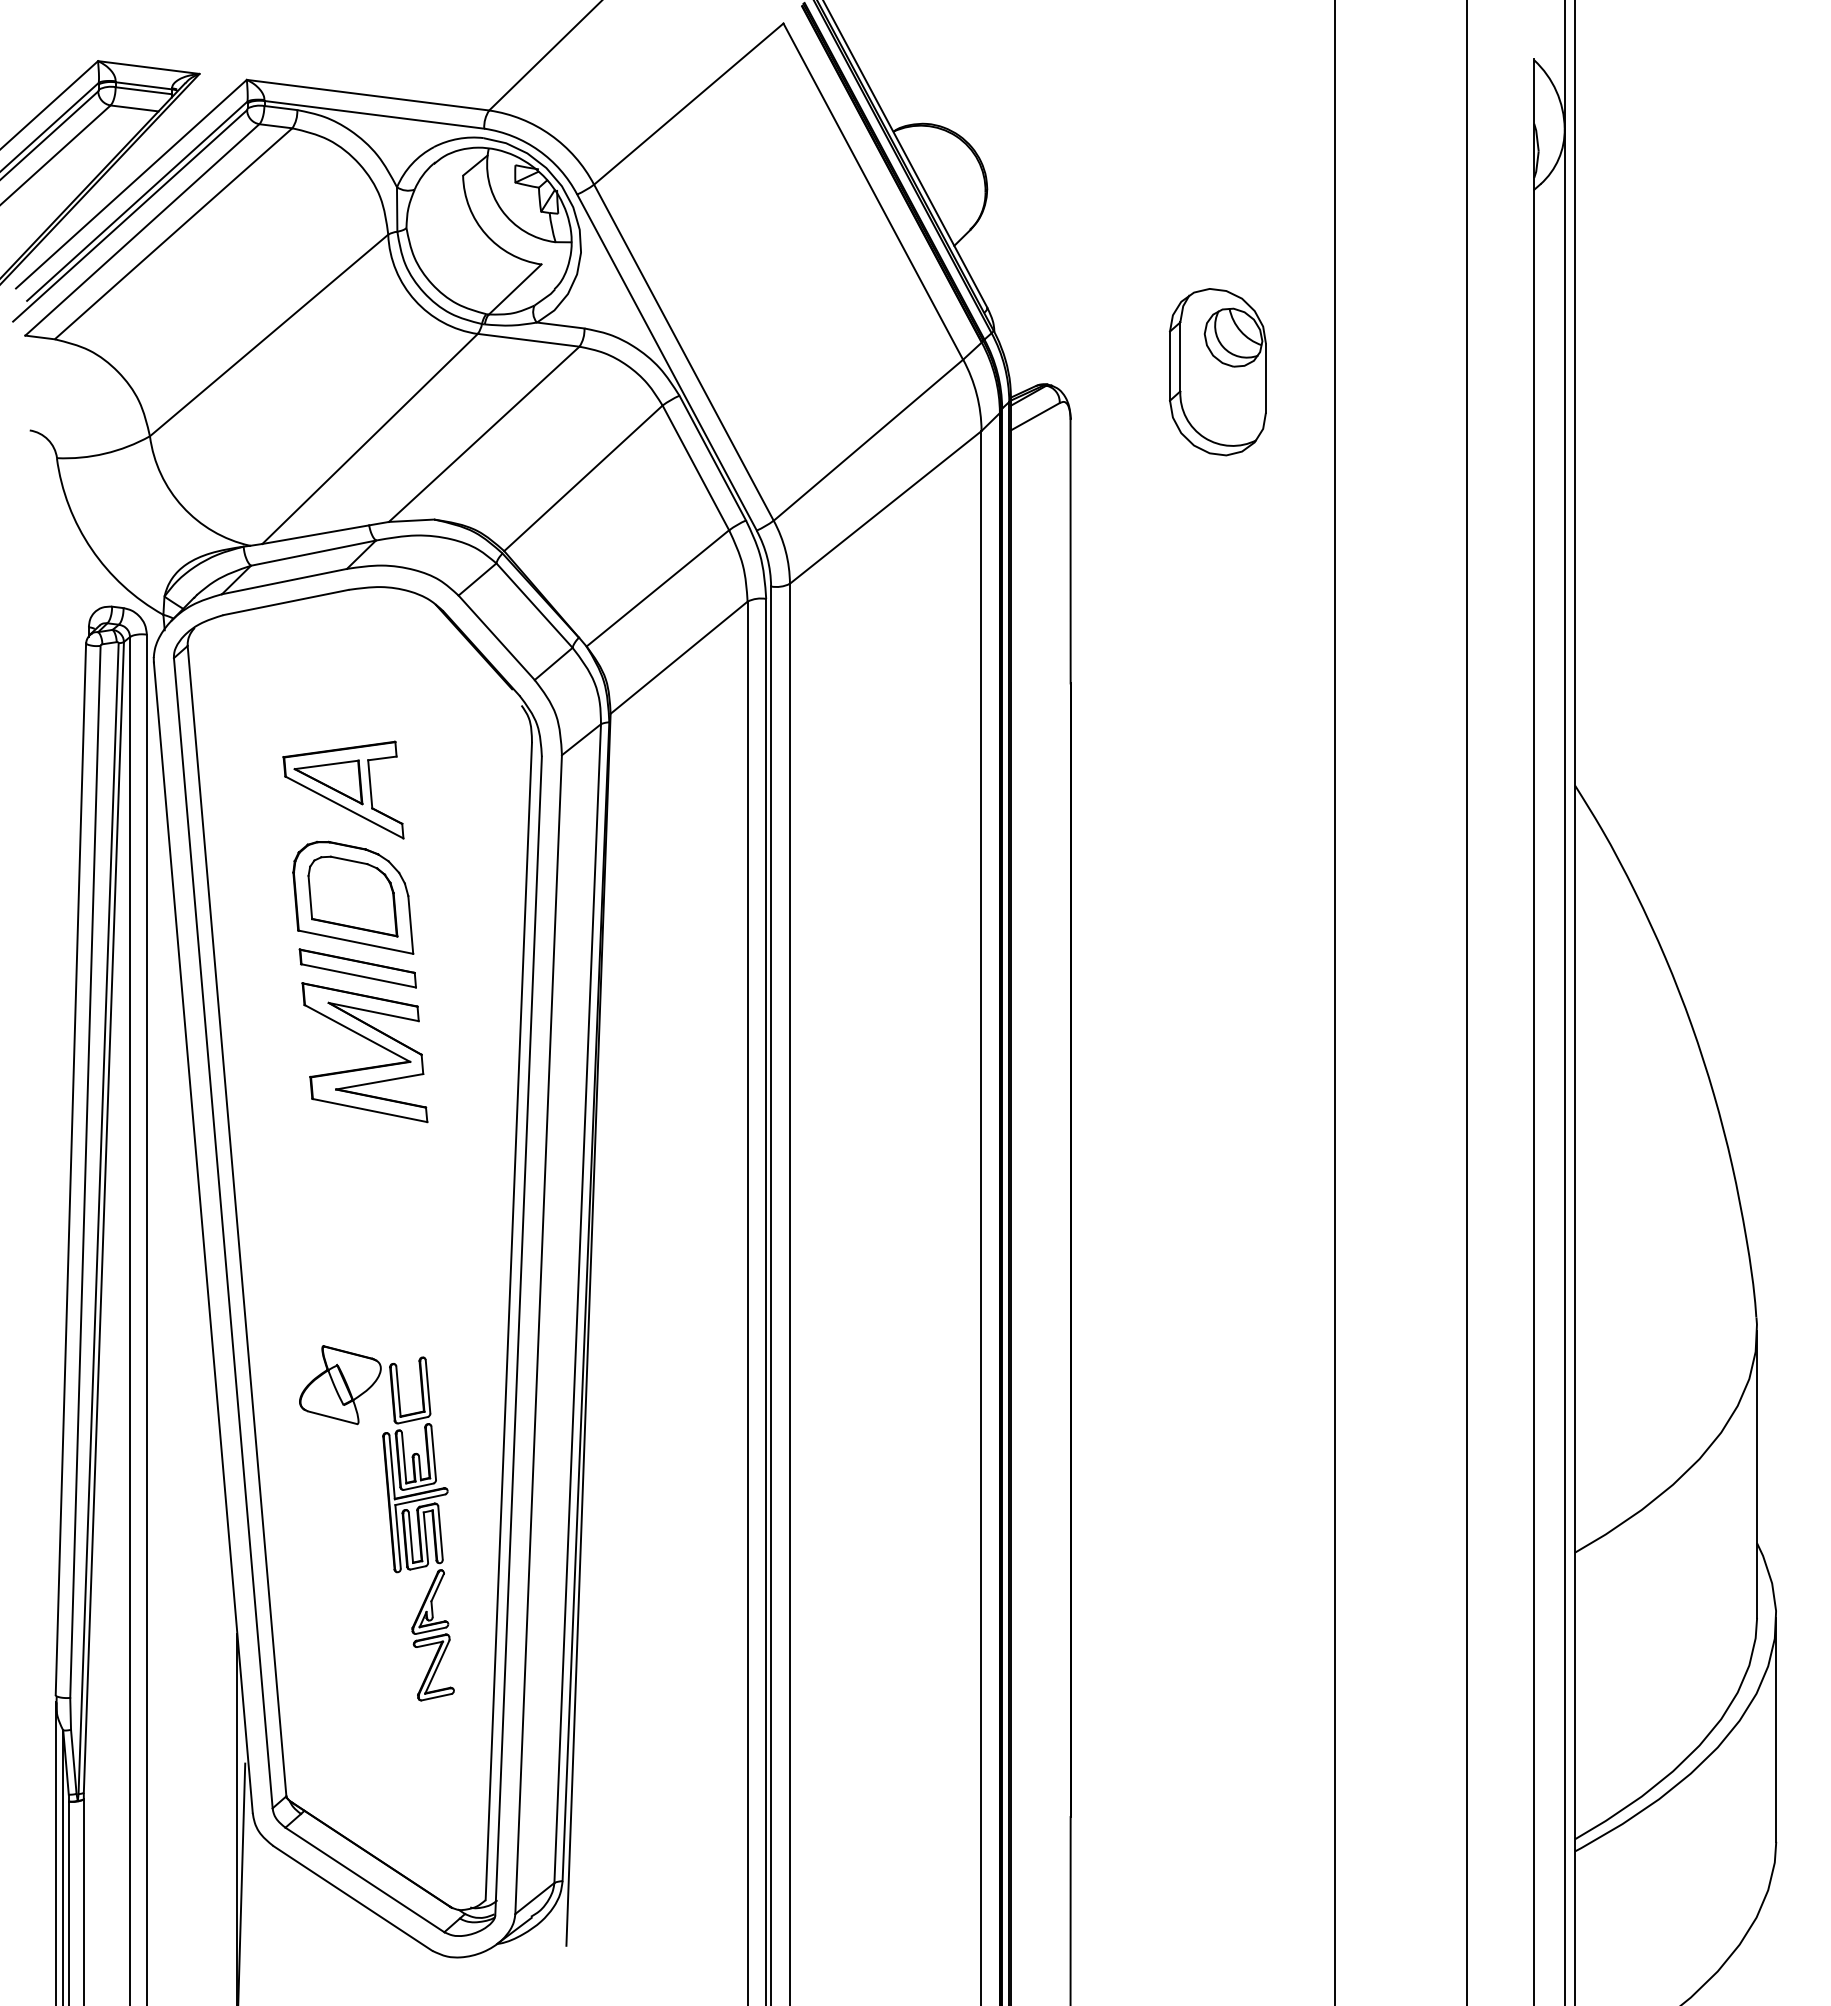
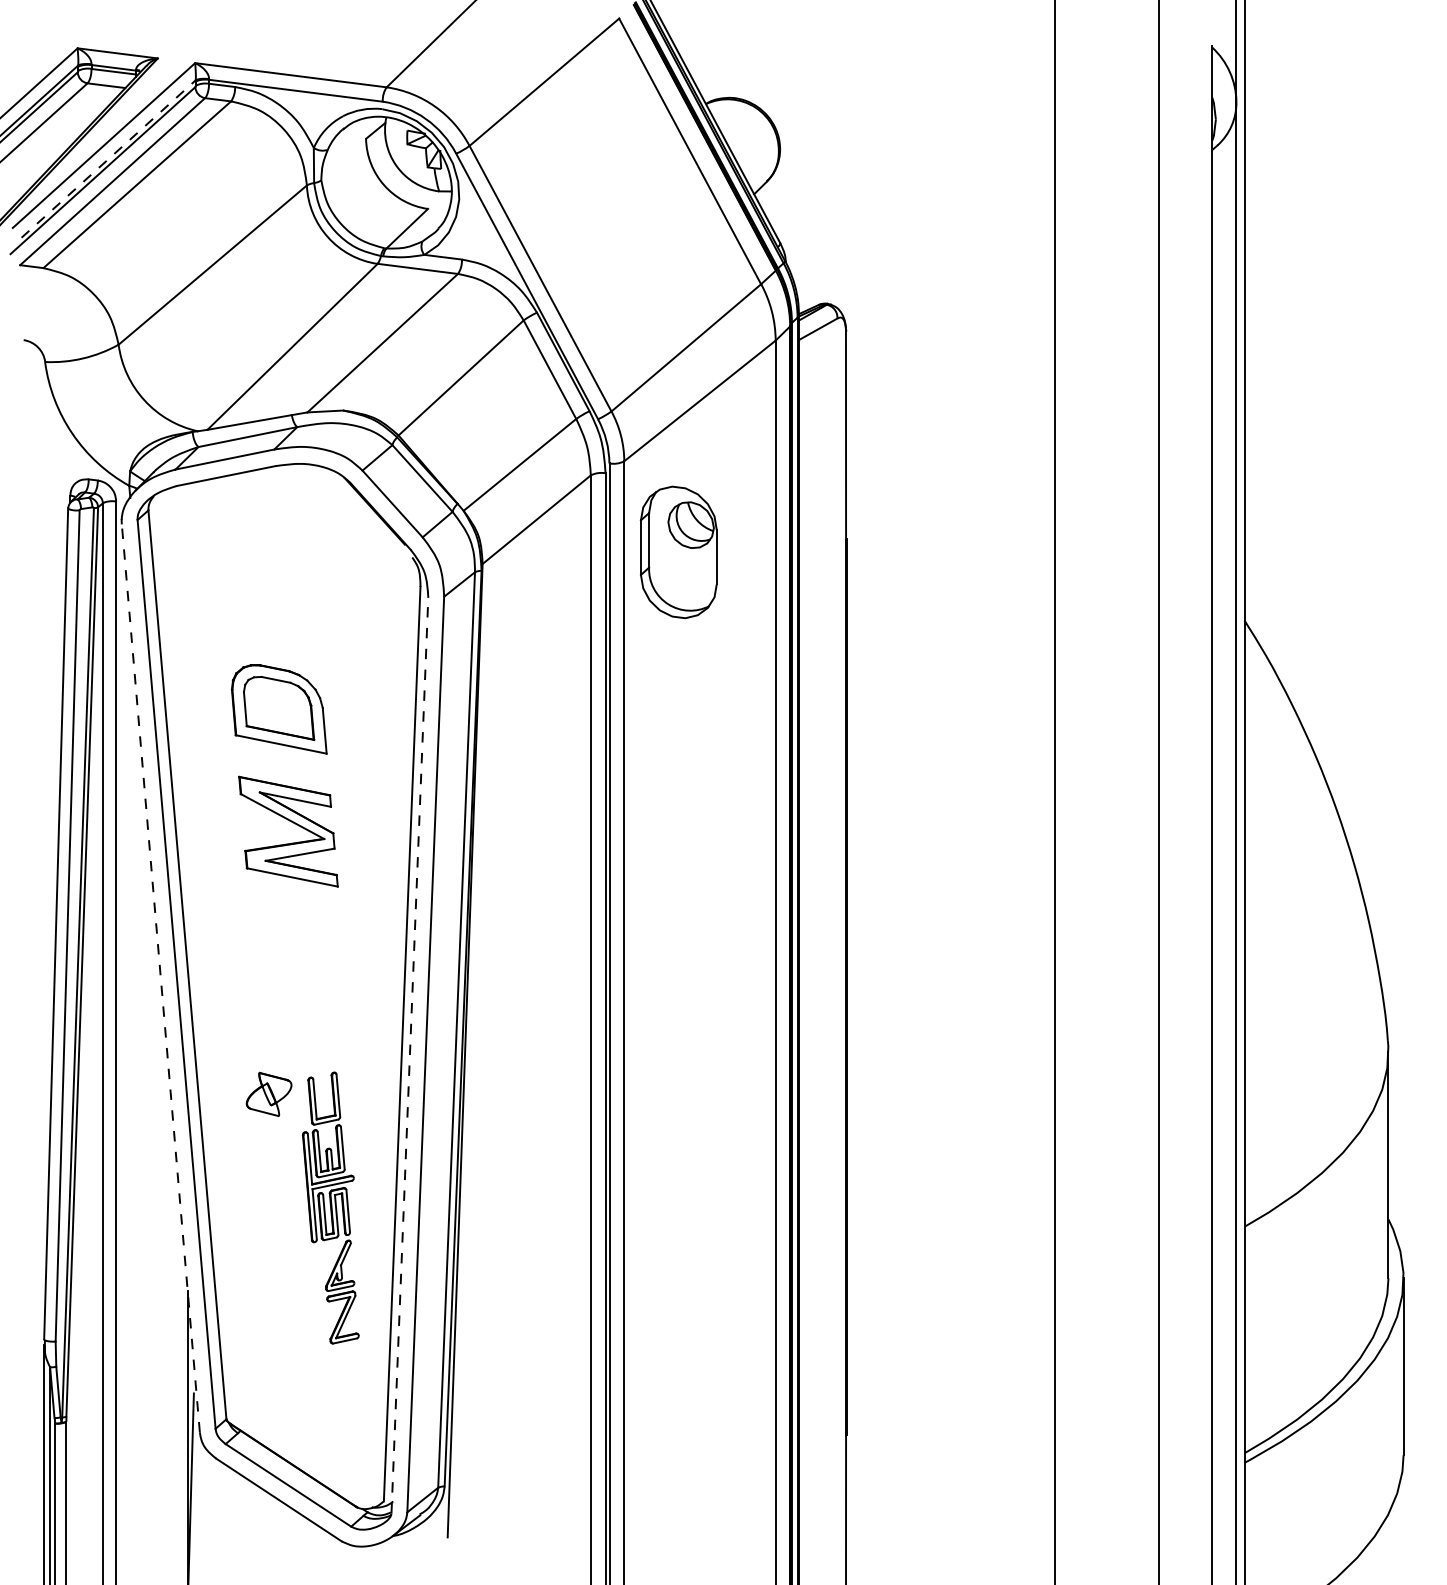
line: (137, 201) -> (108, 159), solid -> dashed
part: (1217, 372) -> (678, 552), moved
part: (343, 789) -> (271, 623), removed
part: (357, 968) -> (282, 765), removed
line: (203, 1237) -> (160, 977), solid -> dashed
line: (518, 1336) -> (409, 1055), solid -> dashed
part: (340, 1385) -> (269, 1094), size x0.7

